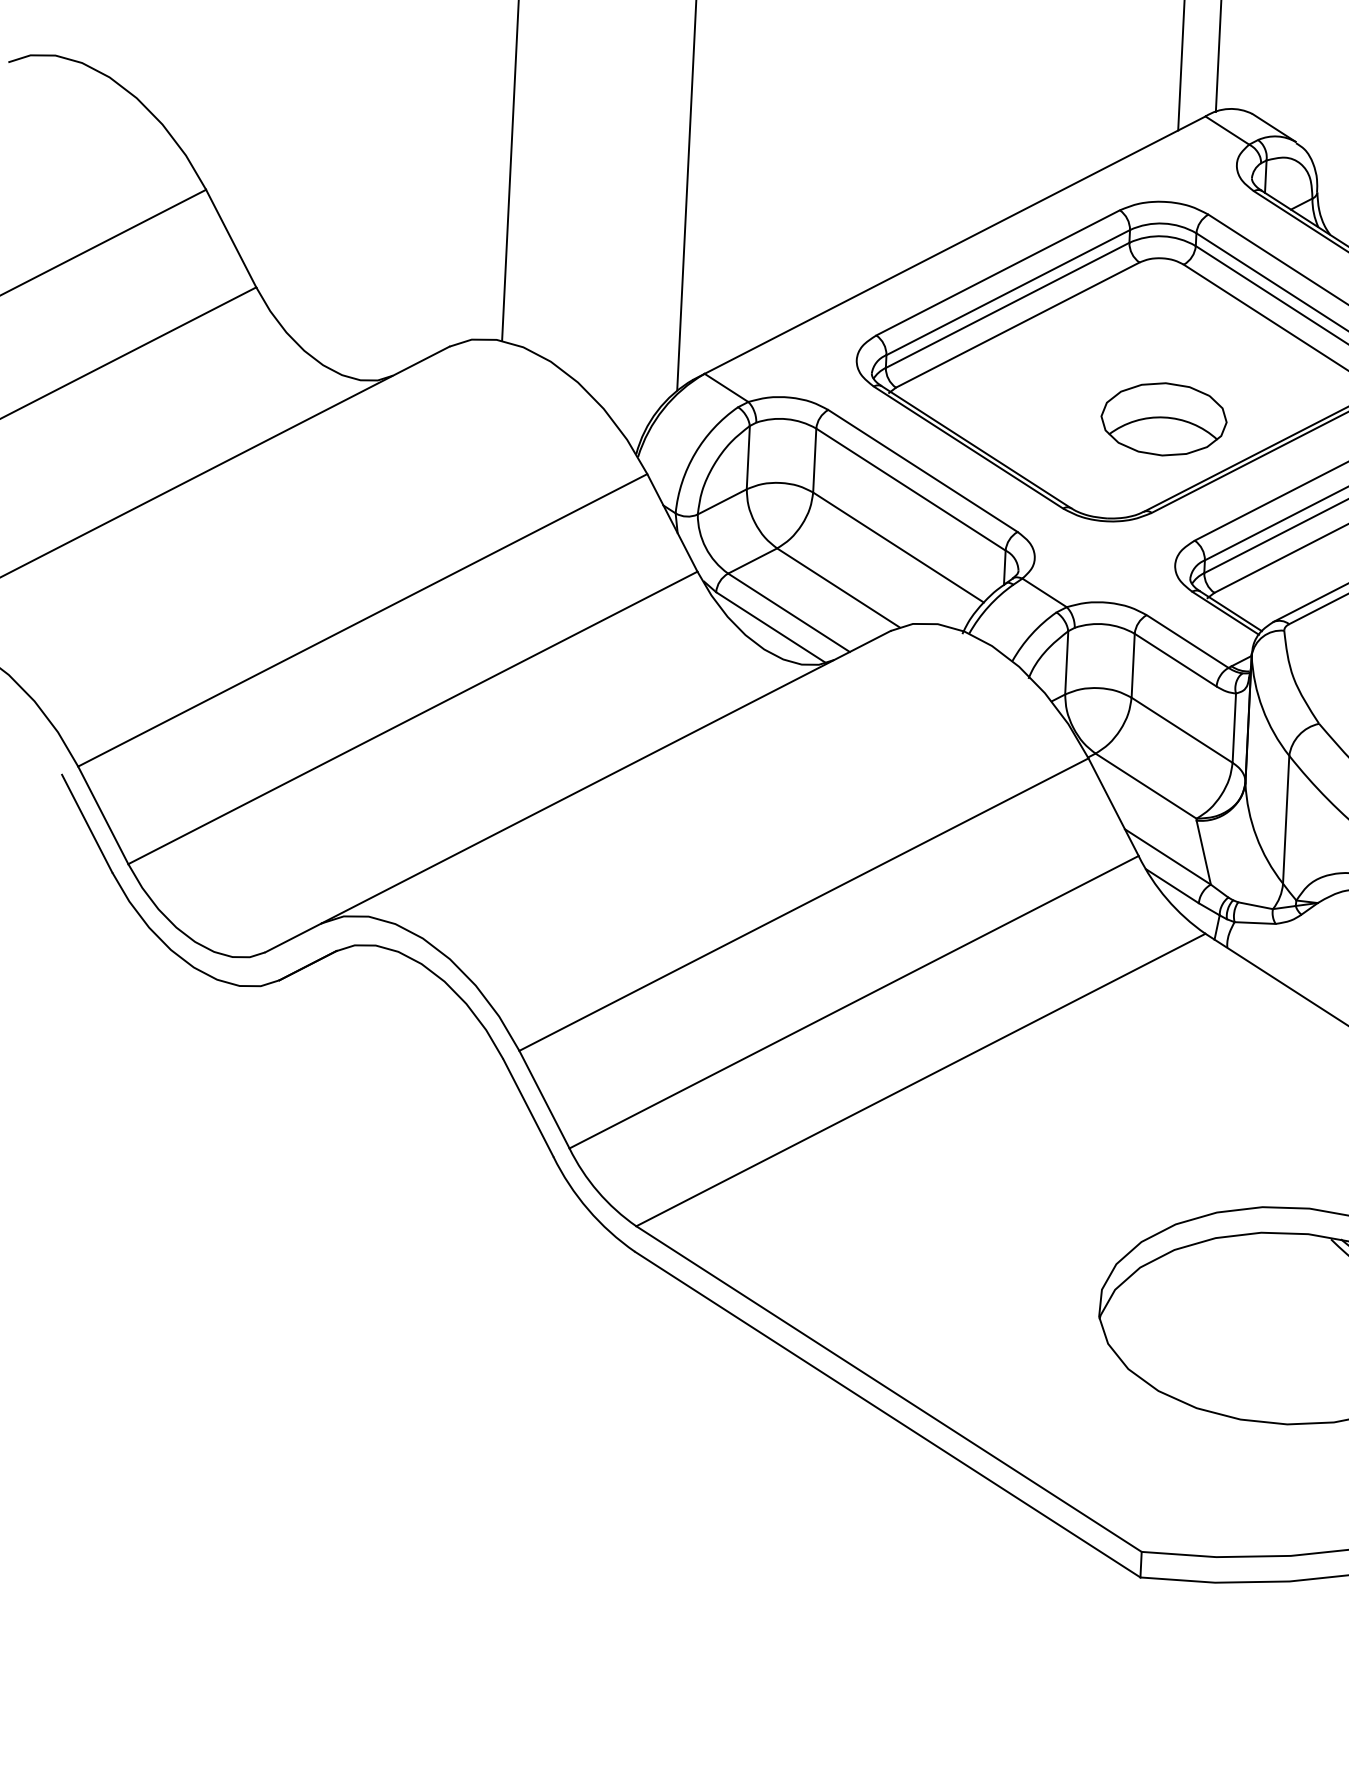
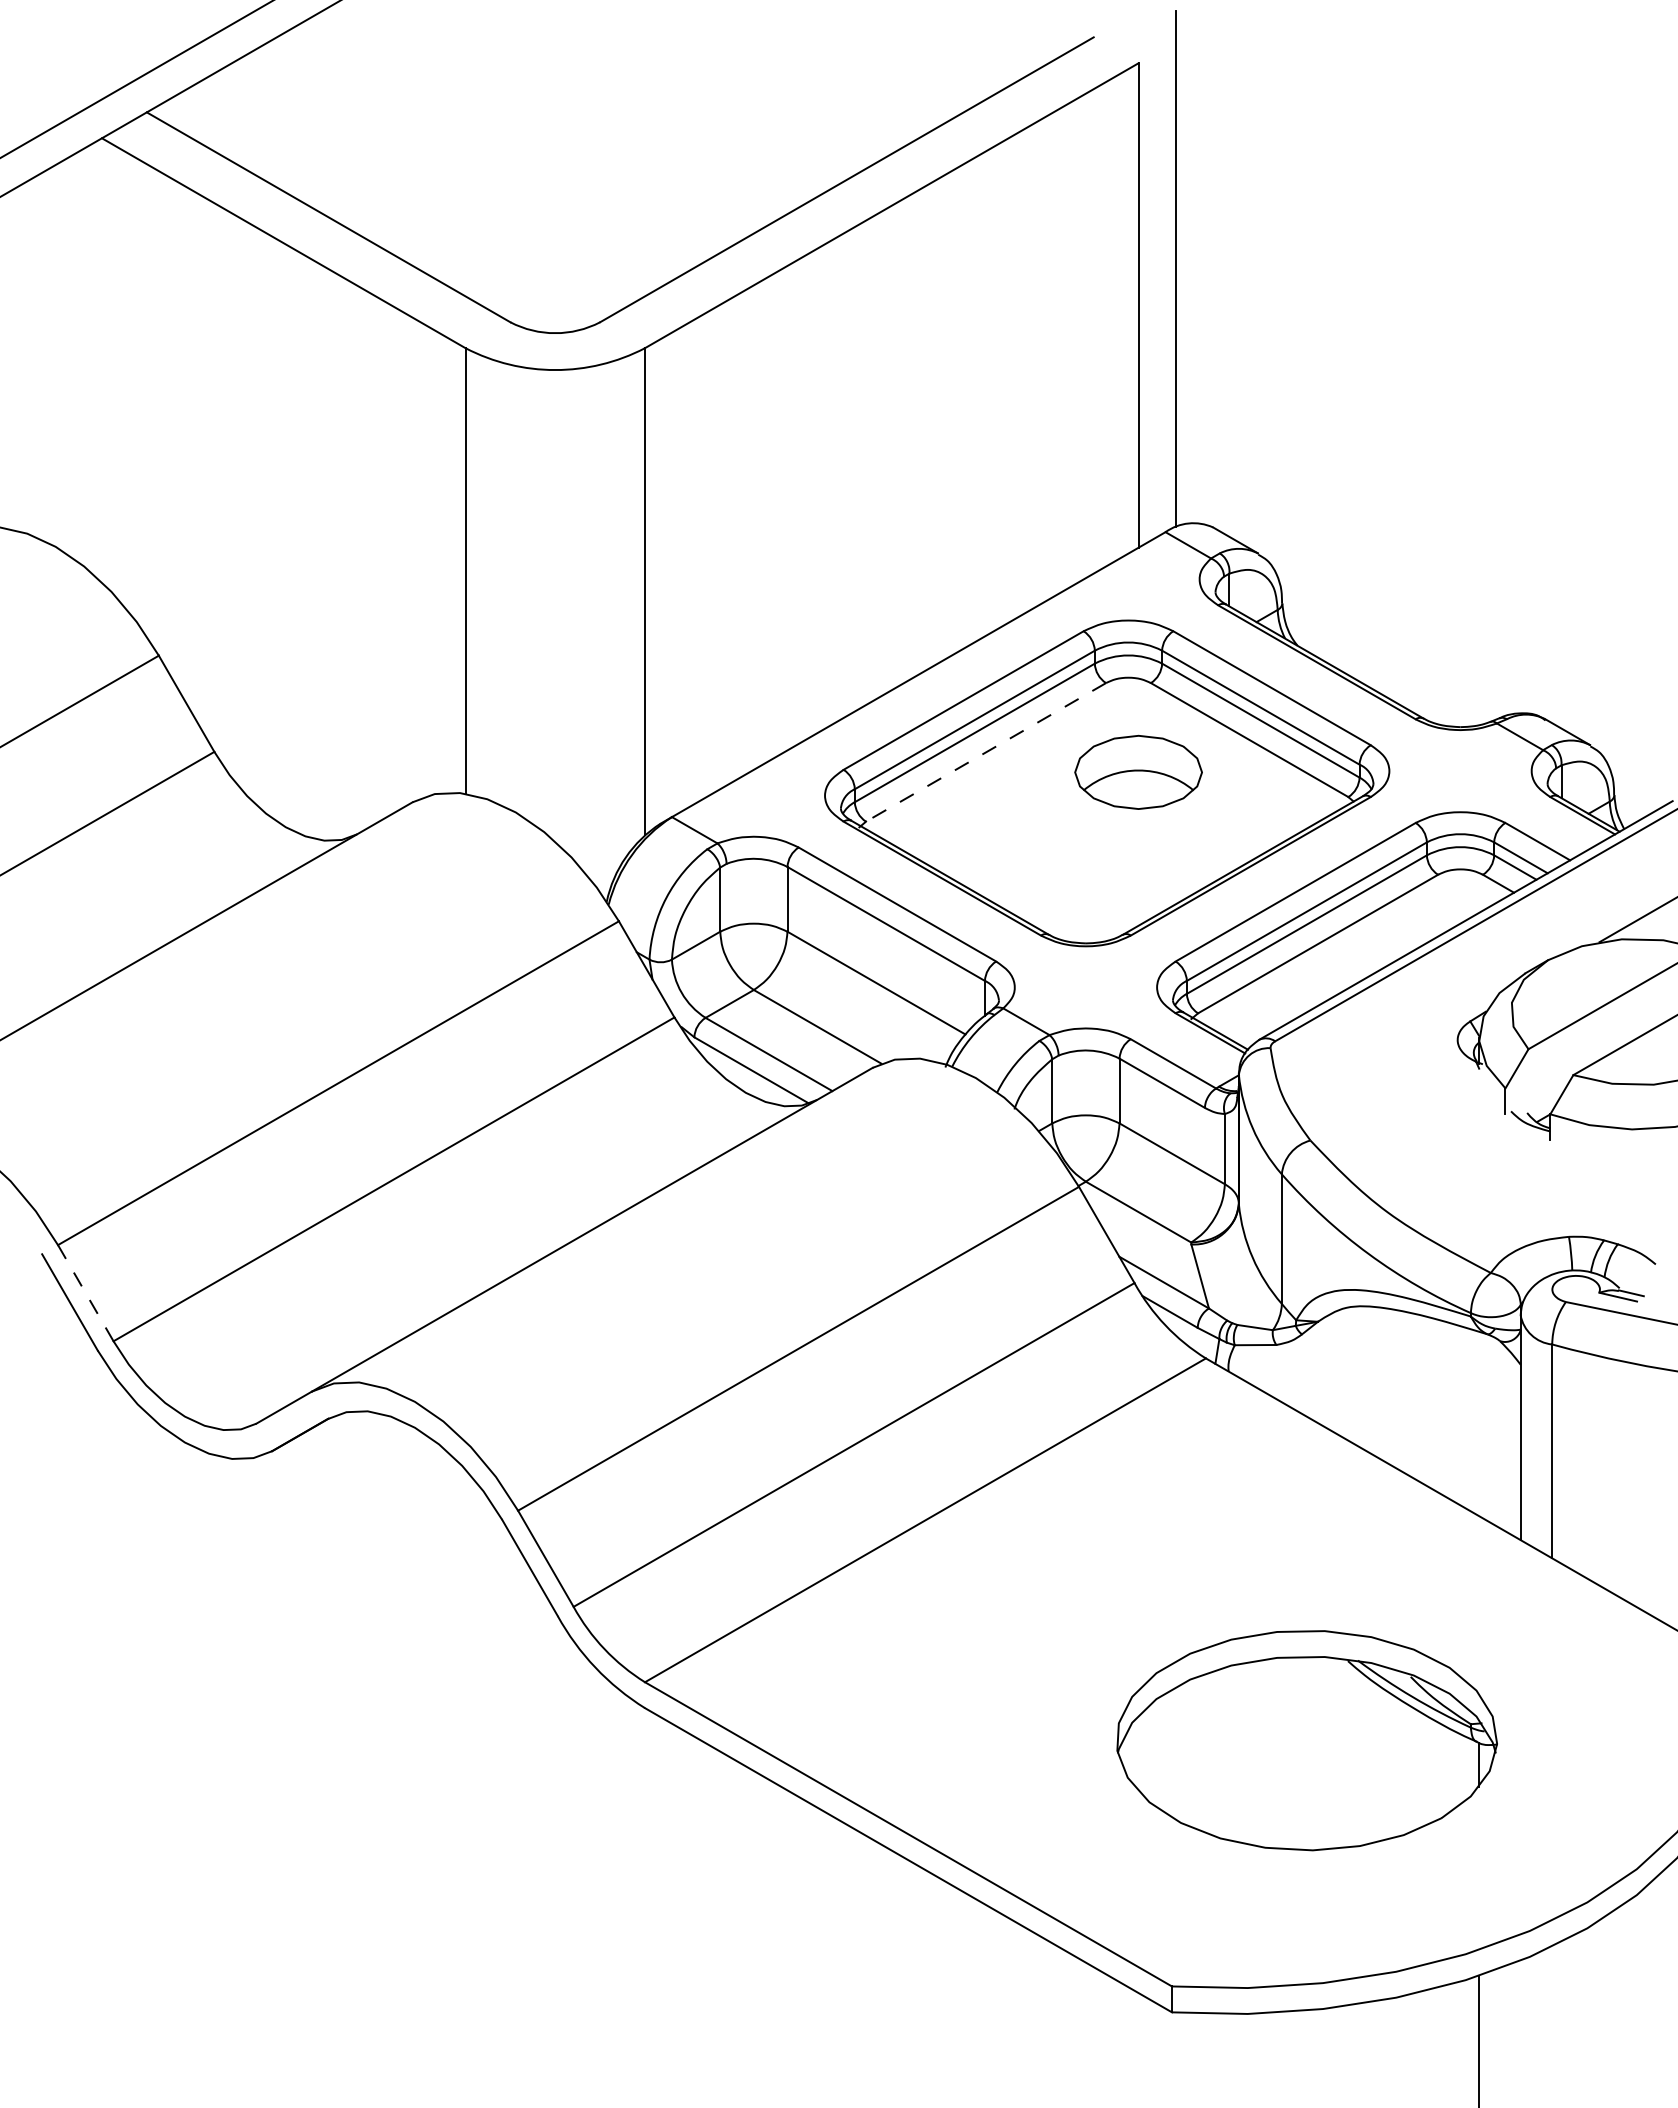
line: (1018, 325) -> (986, 752), solid -> dashed
part: (1163, 418) -> (1138, 771), moved
line: (102, 815) -> (85, 1293), solid -> dashed

